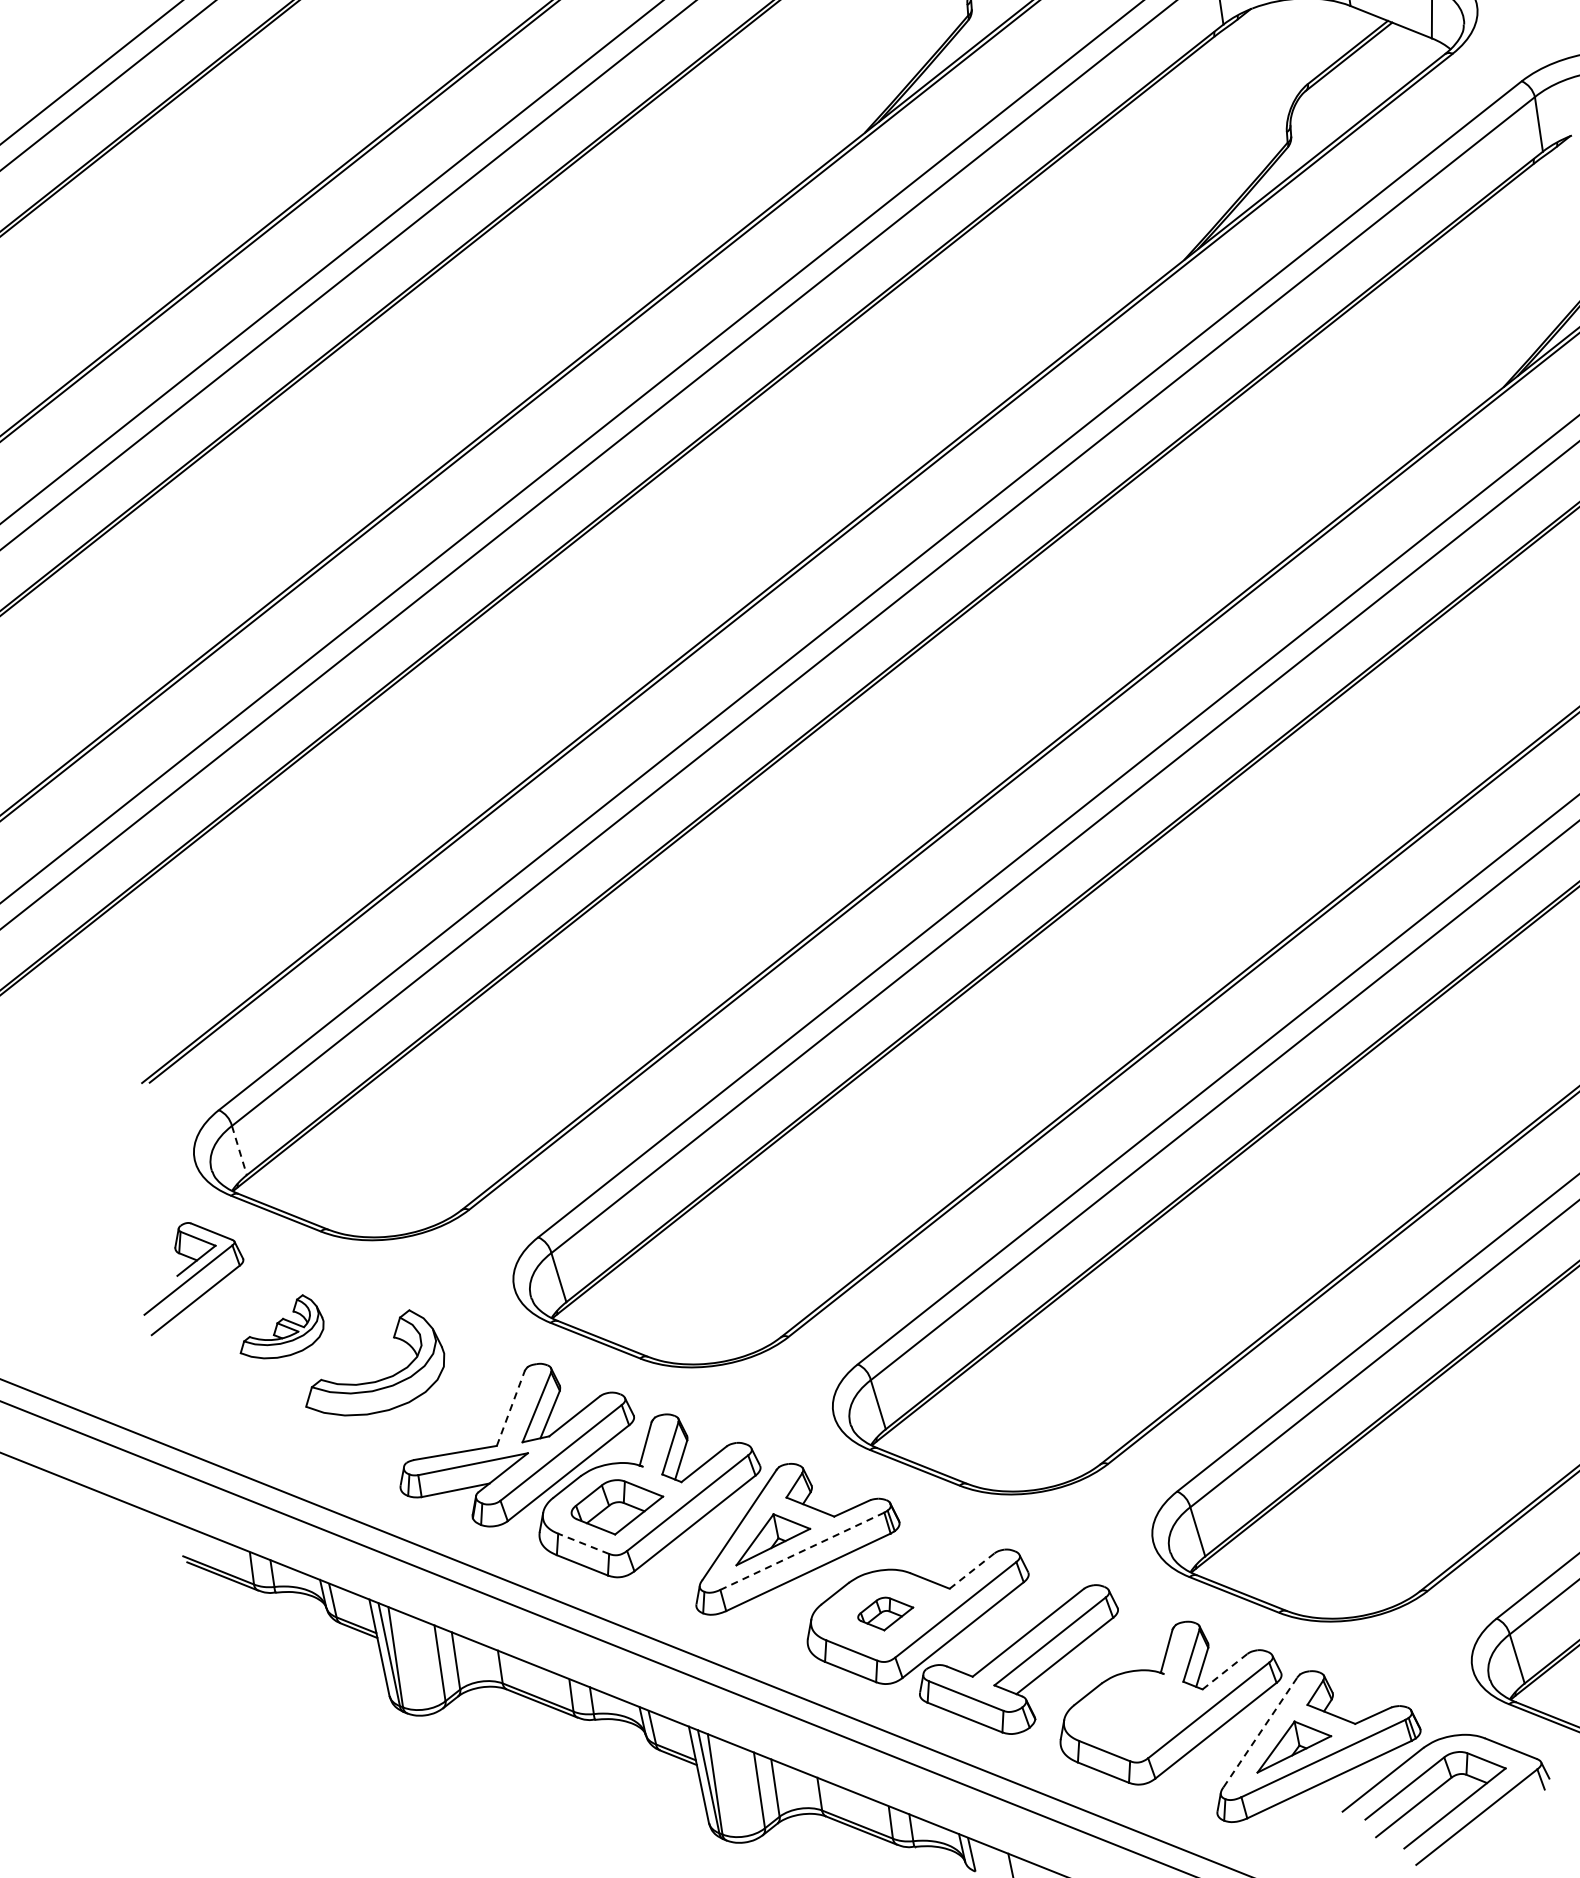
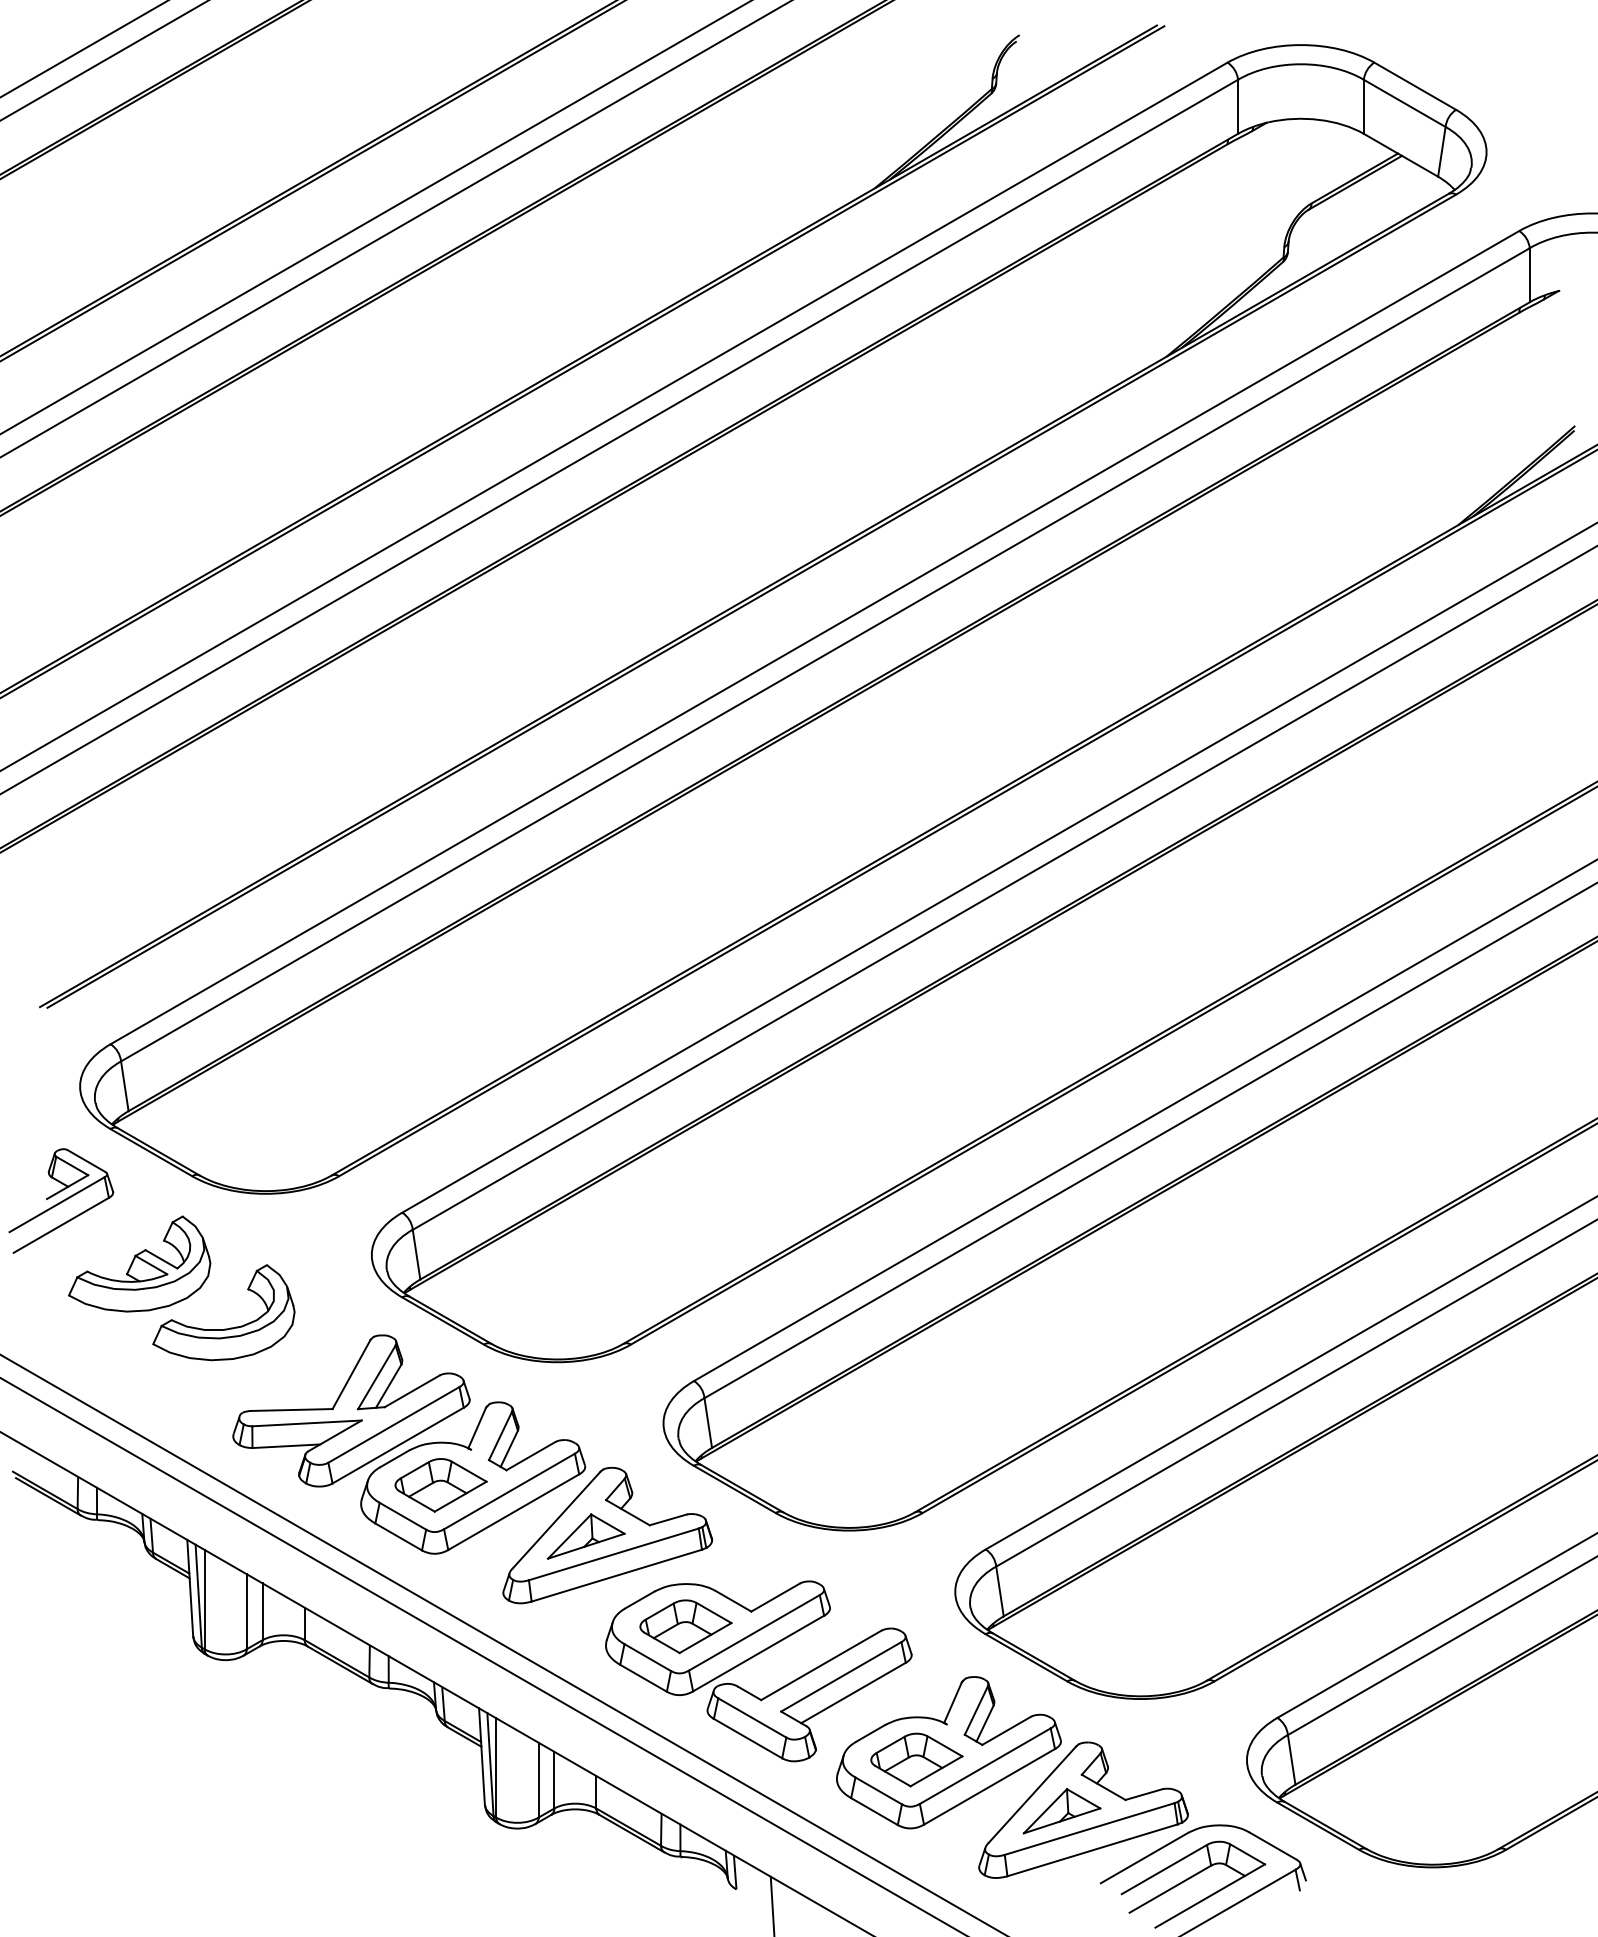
line: (239, 1150) -> (124, 1086), dashed -> solid
part: (280, 1327) -> (139, 1263), size x1.67
line: (510, 1408) -> (351, 1374), dashed -> solid
line: (583, 1544) -> (402, 1516), dashed -> solid
line: (801, 1551) -> (613, 1554), dashed -> solid
line: (972, 1570) -> (776, 1597), dashed -> solid
part: (885, 1613) -> (685, 1626), size x1.67
line: (1225, 1671) -> (1007, 1730), dashed -> solid
part: (1138, 1713) -> (916, 1759), added
line: (1260, 1732) -> (1032, 1794), dashed -> solid

